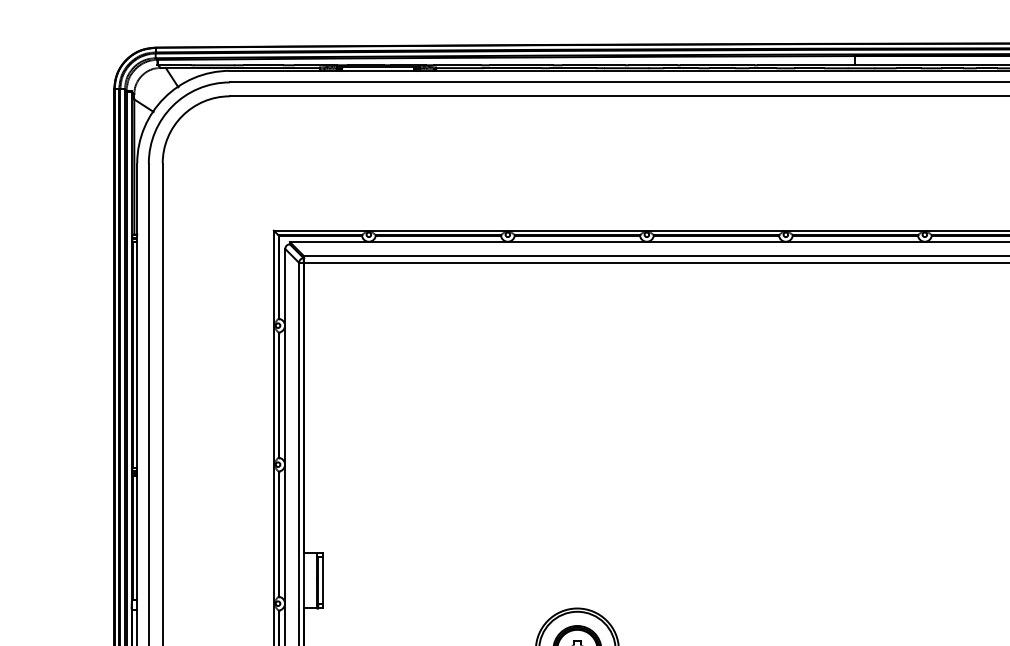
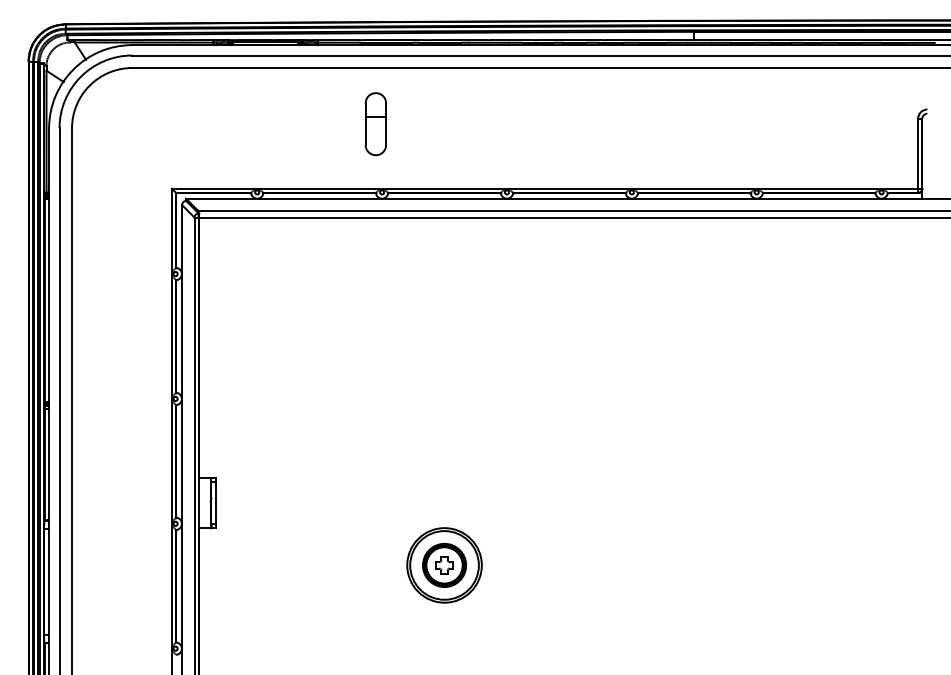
part: (500, 159) -> (375, 124), added

